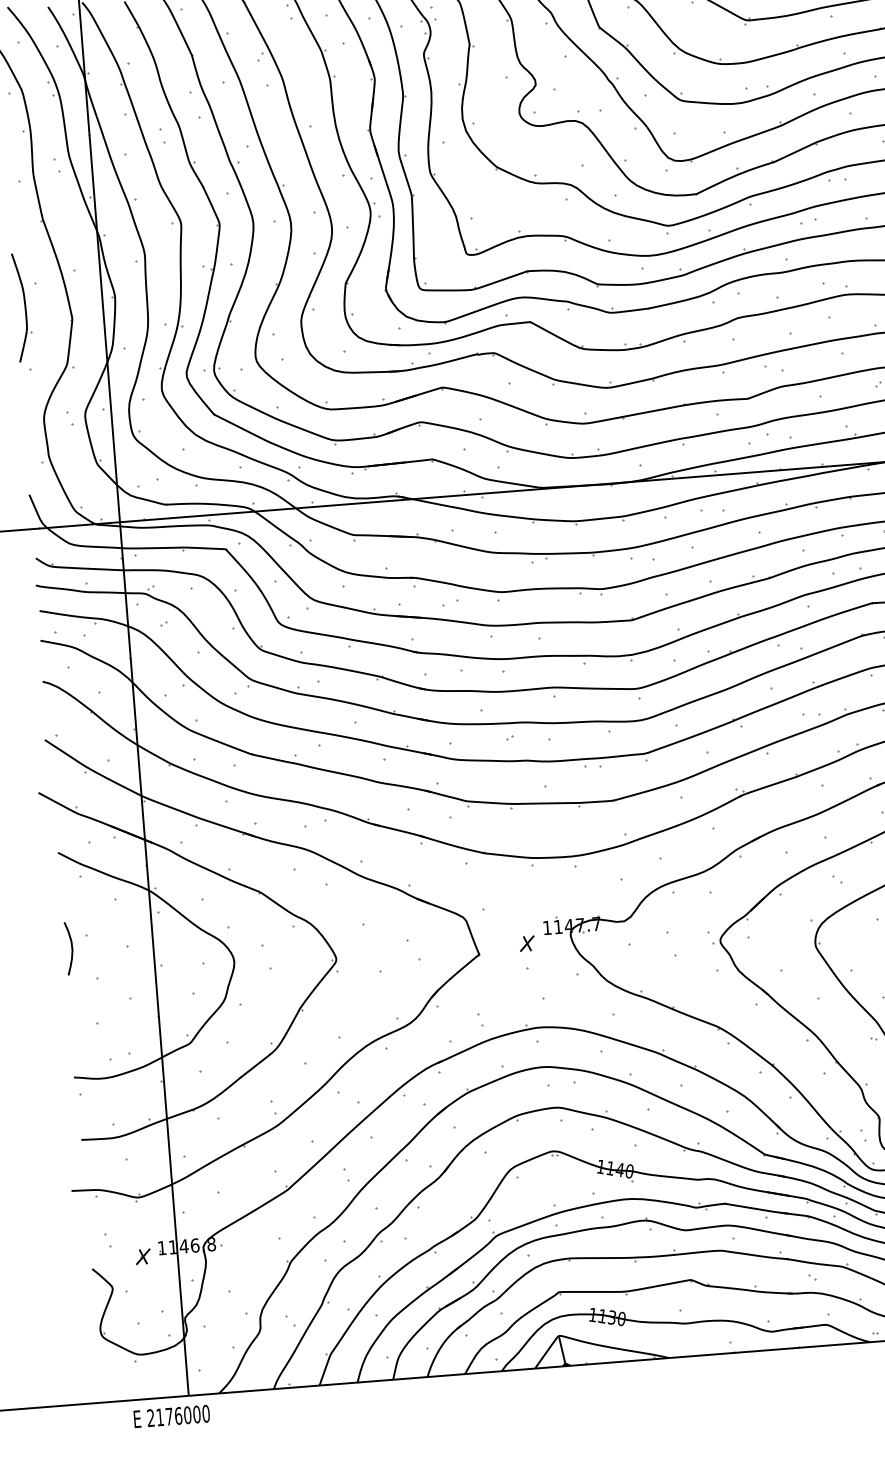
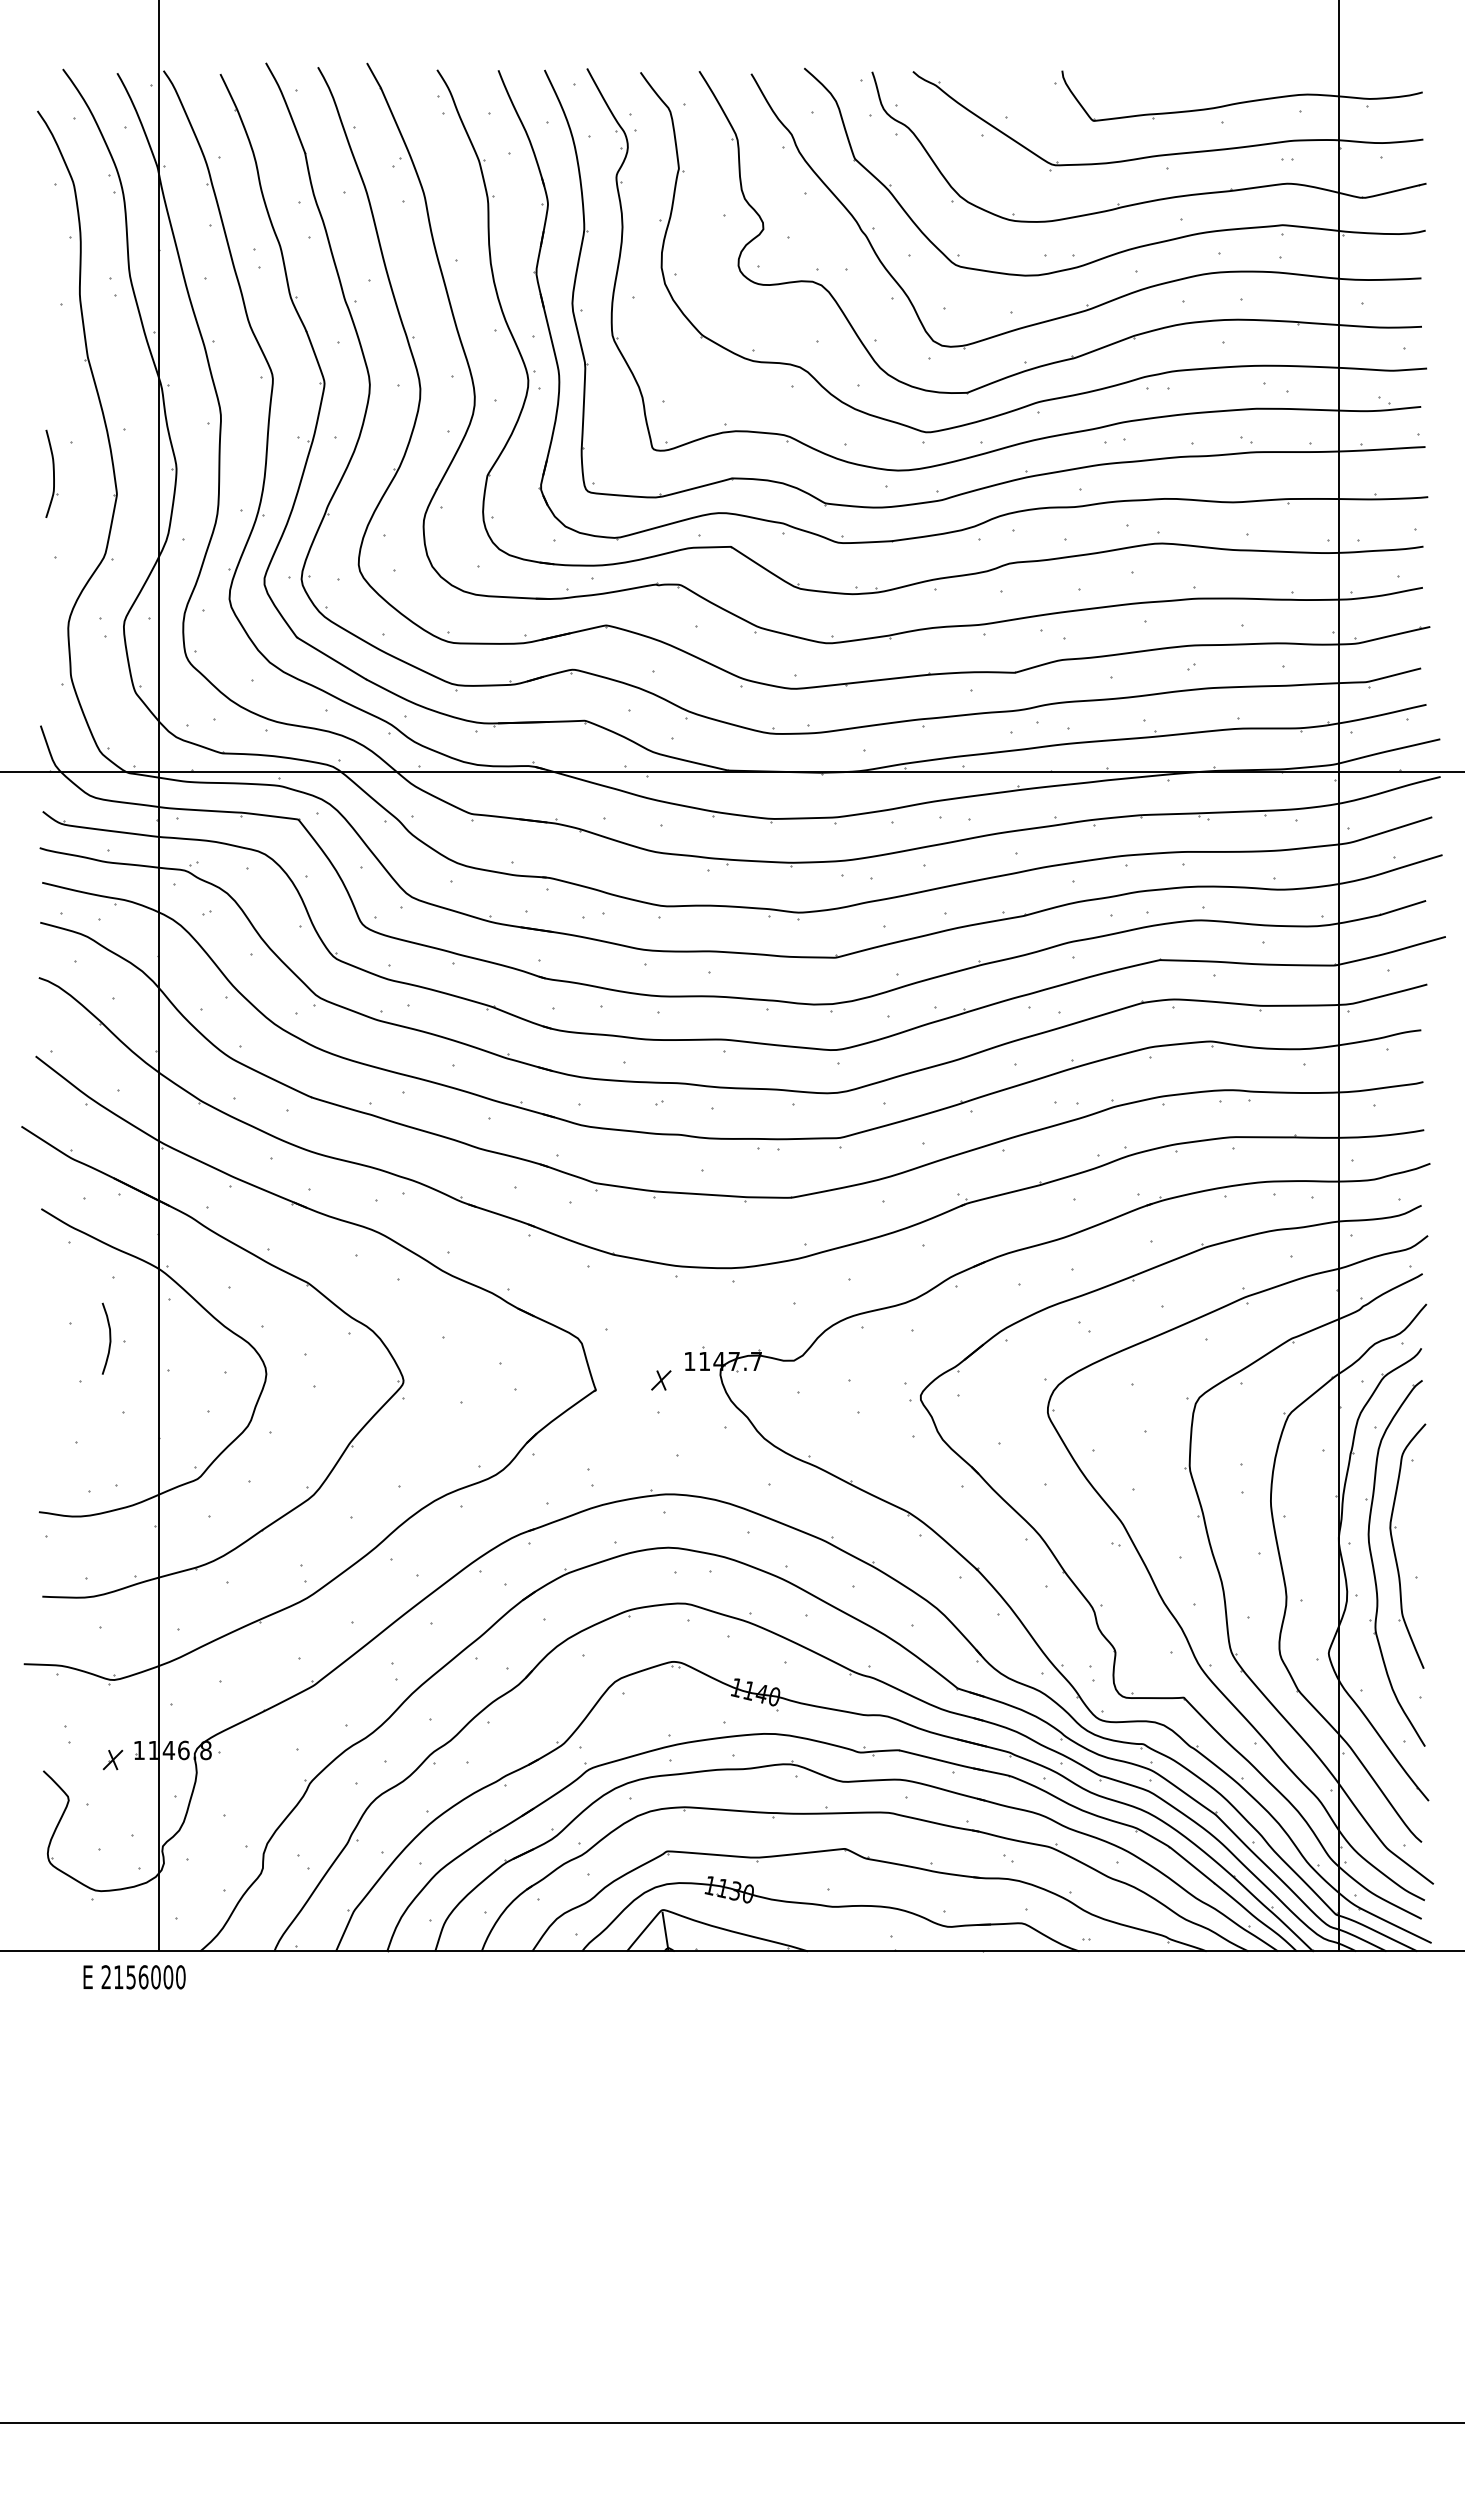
part: (22, 307) -> (51, 473), size x0.6
curve: (71, 948) -> (109, 1338), moved
text: (168, 1416) -> (130, 1977), 2176000 -> 2156000

